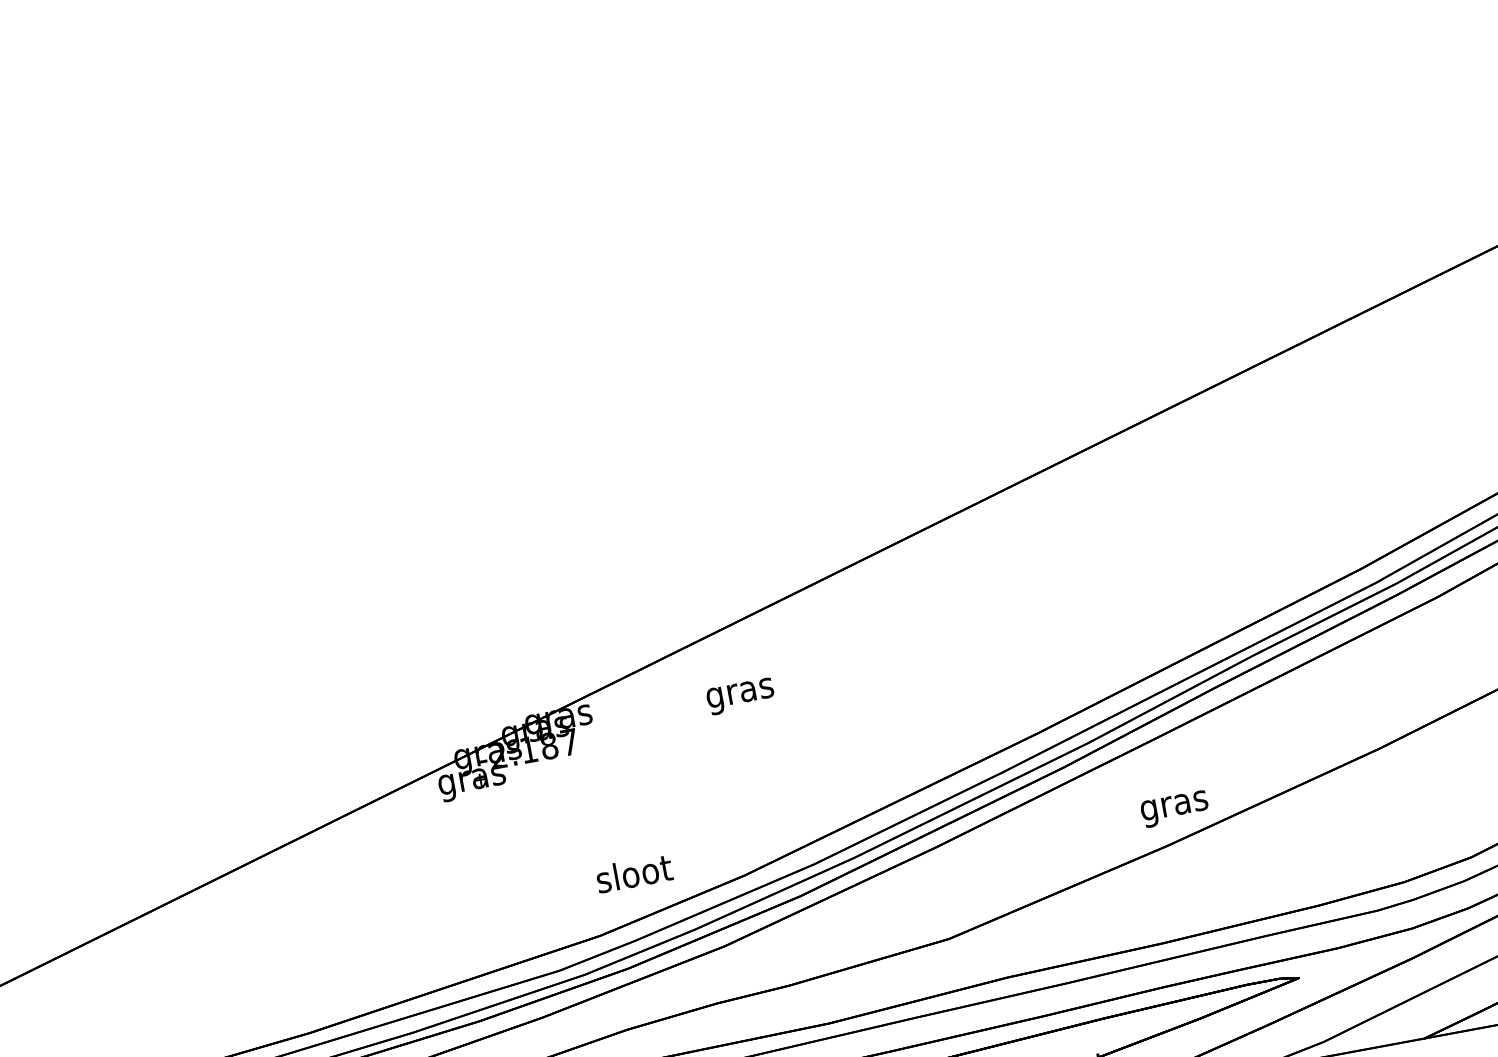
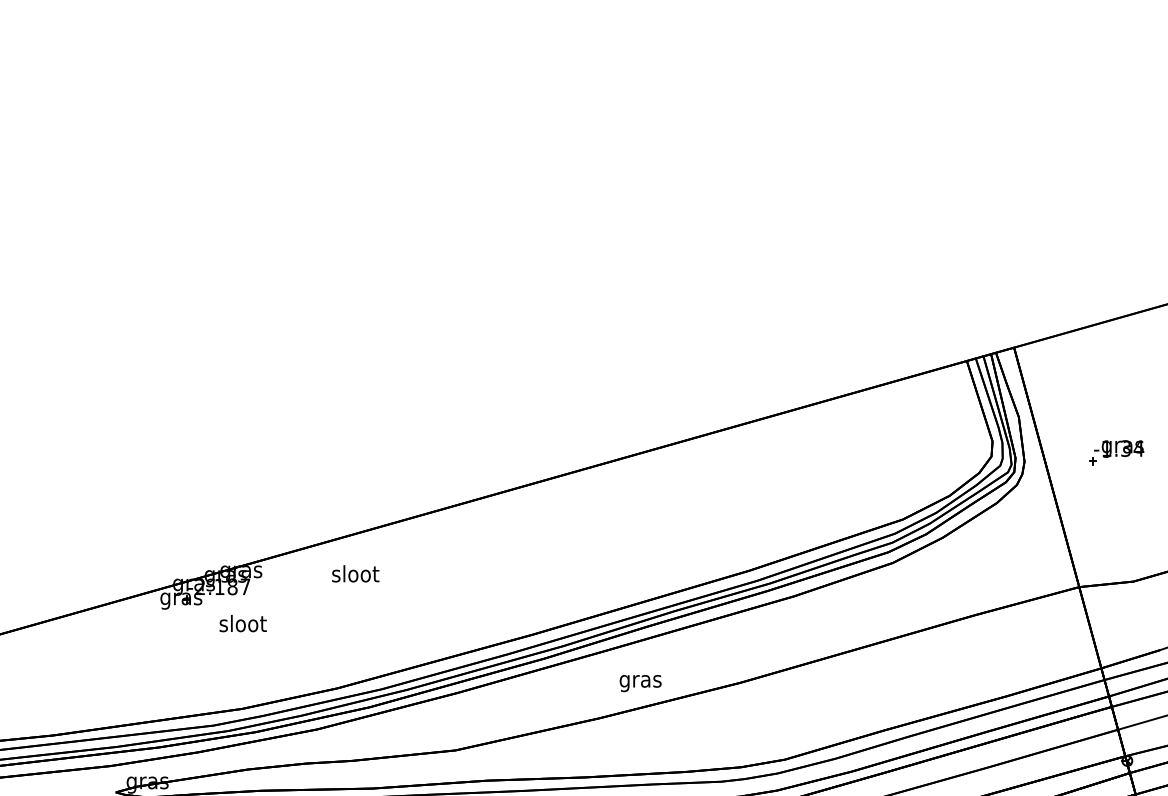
text: (739, 692) -> (355, 575), gras -> sloot
text: (1174, 809) -> (640, 683), moved
text: (633, 873) -> (242, 623), moved

